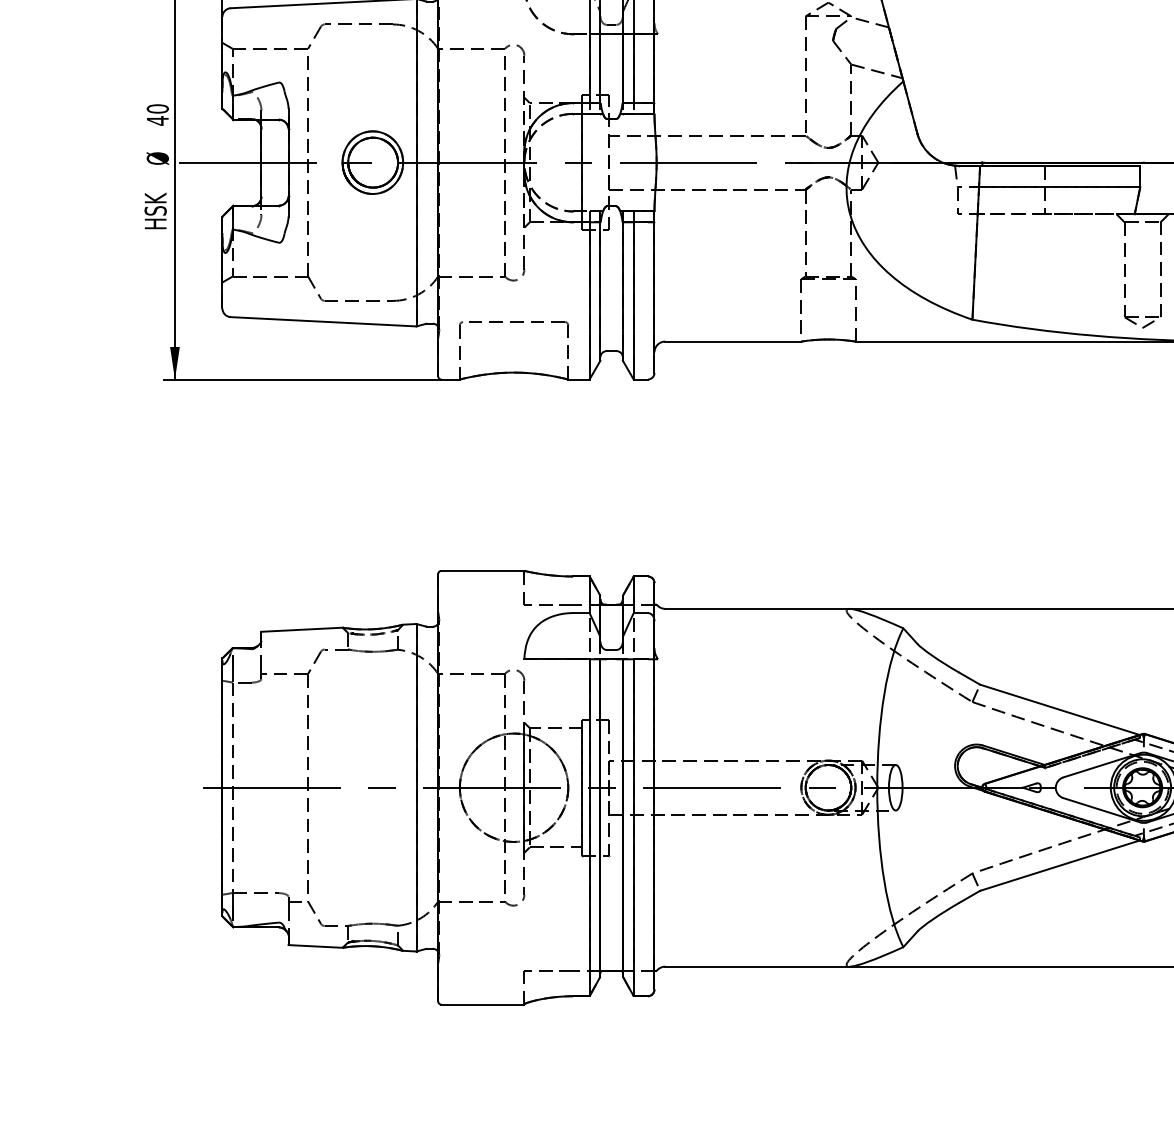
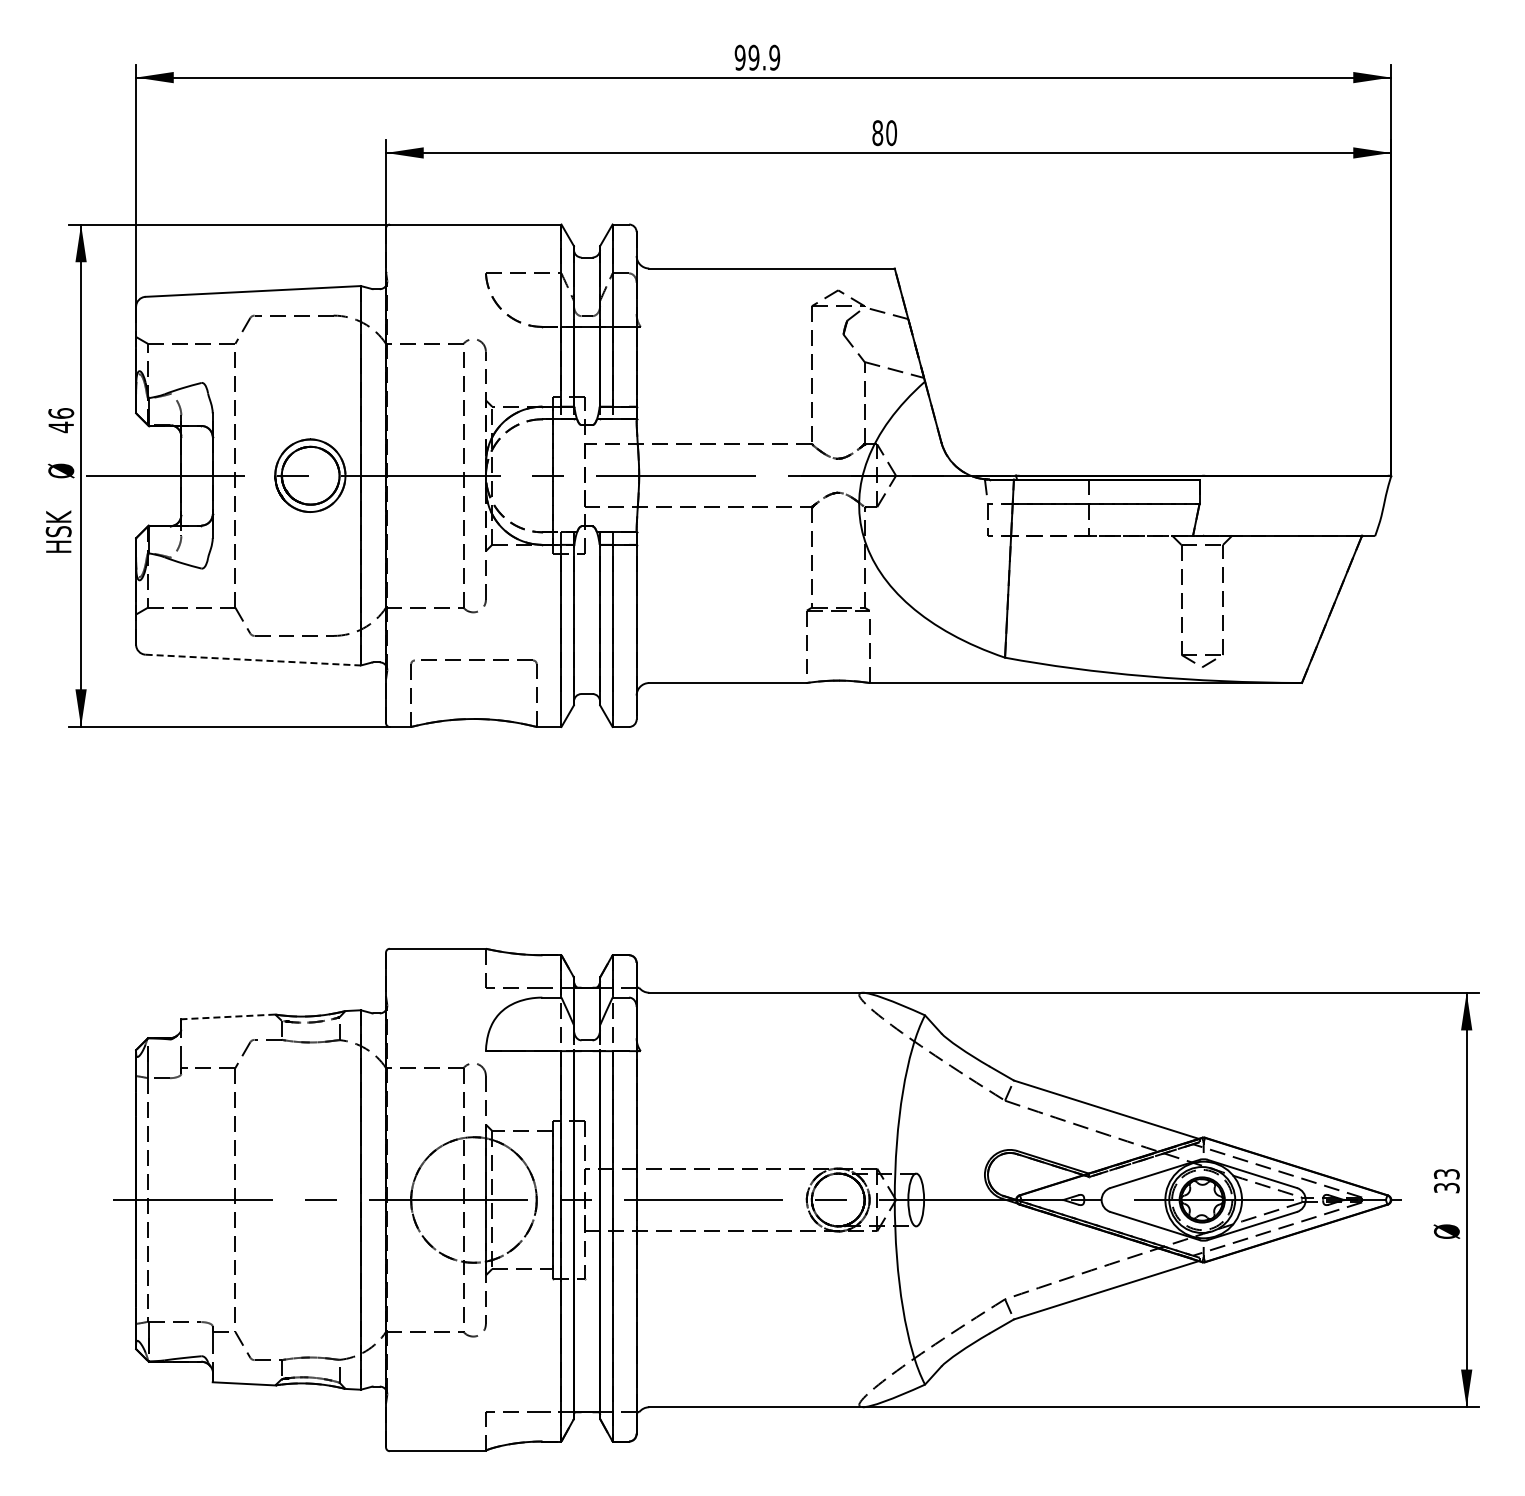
text: (157, 108) -> (60, 413), 40 -> 46
line: (323, 322) -> (253, 660), solid -> dashed
line: (301, 629) -> (227, 1016), solid -> dashed

